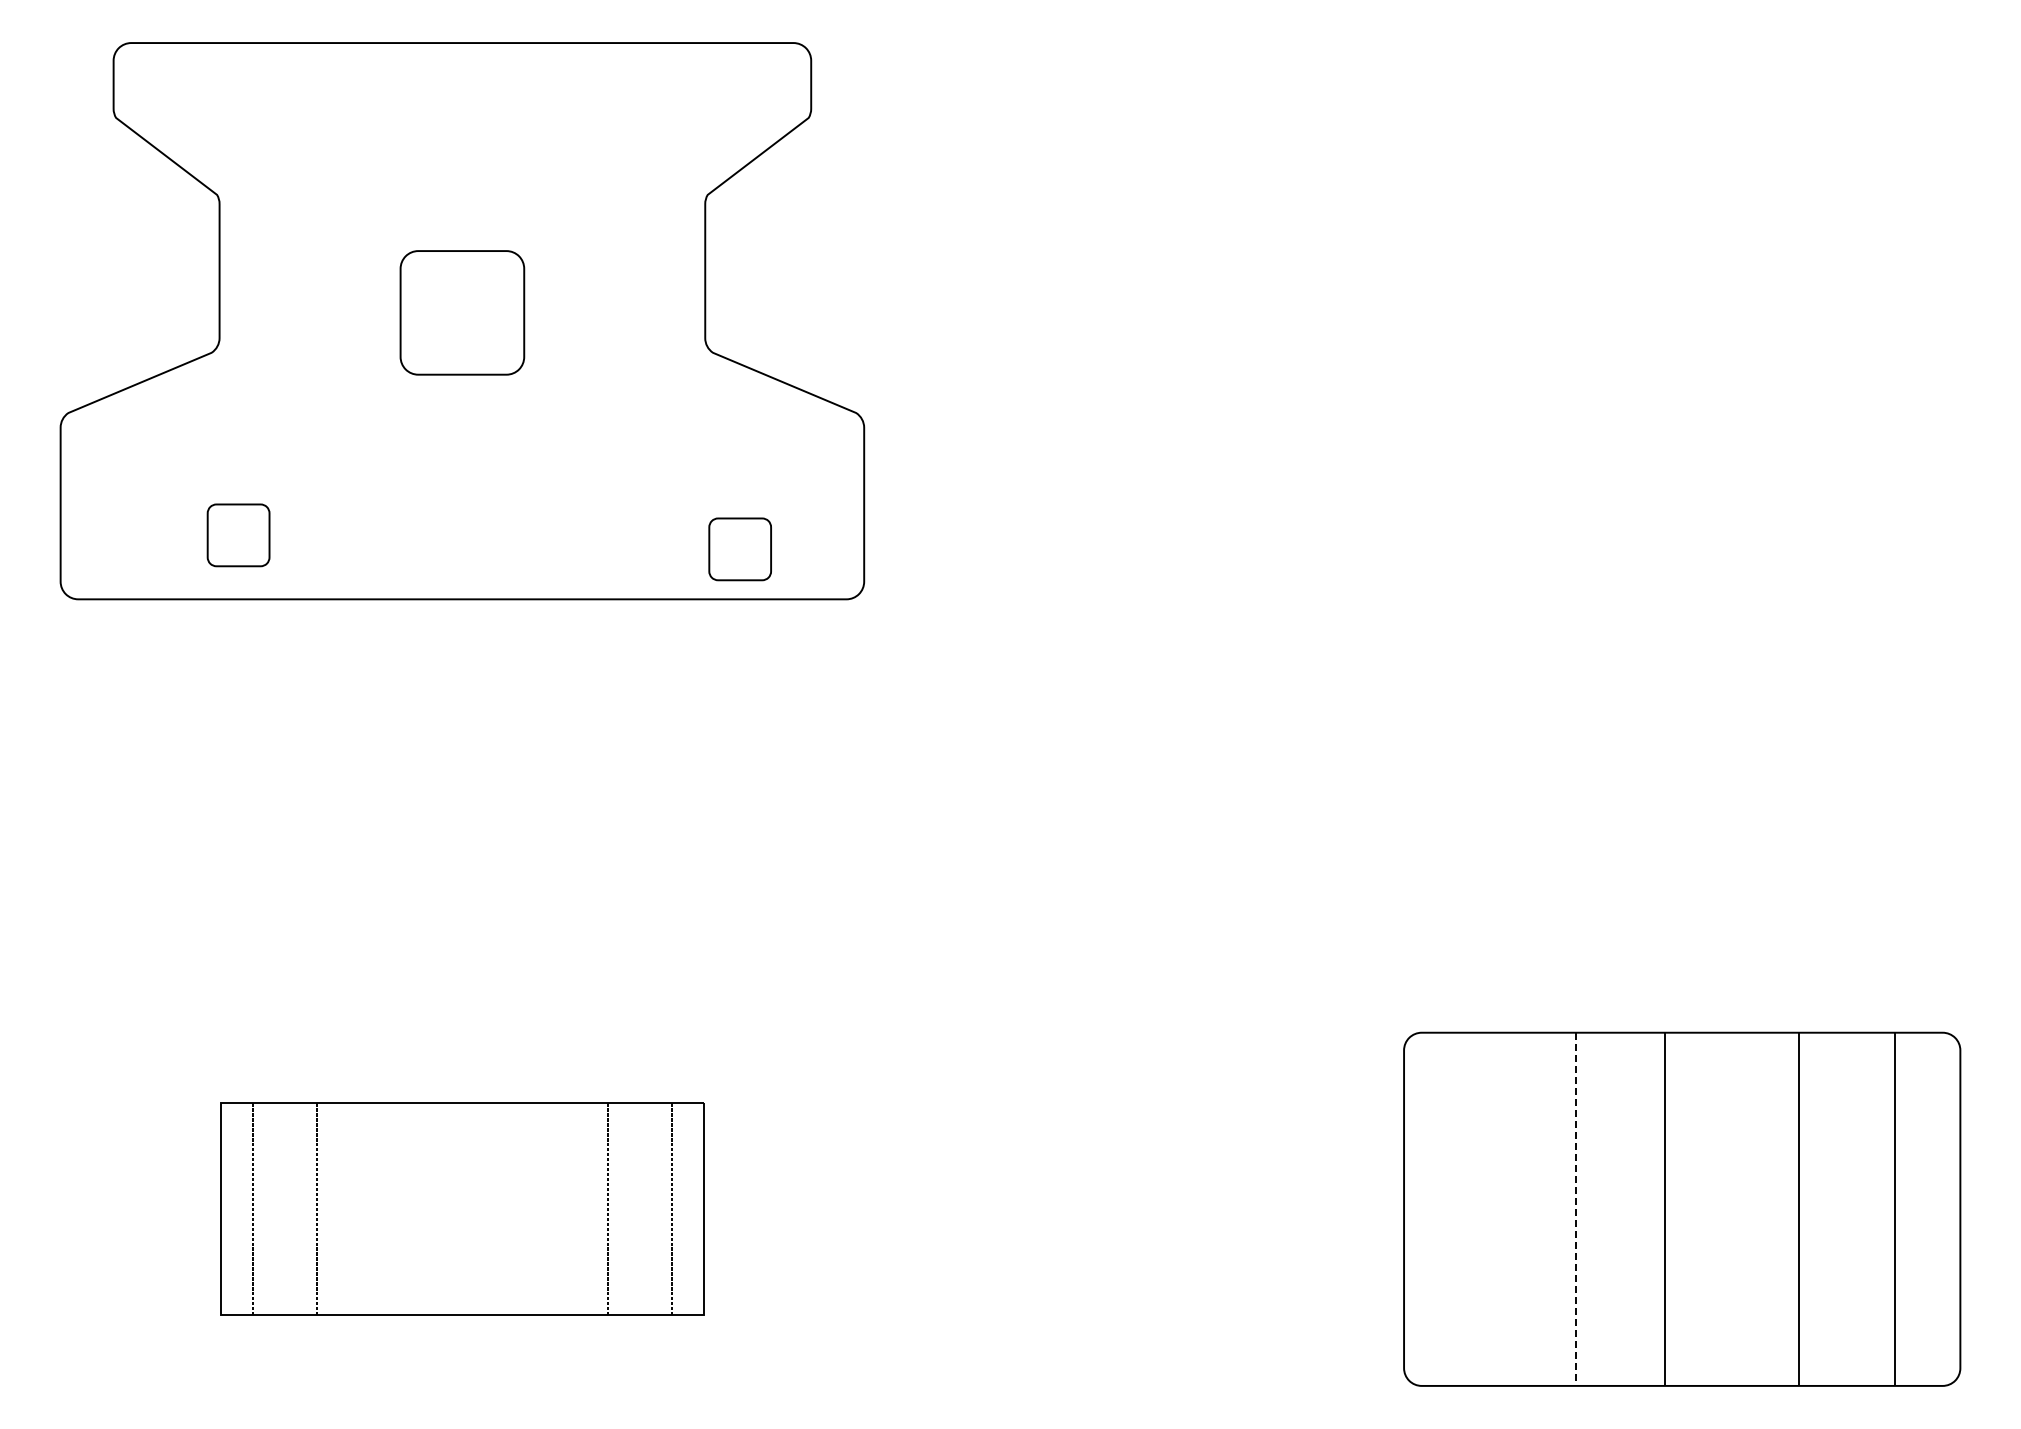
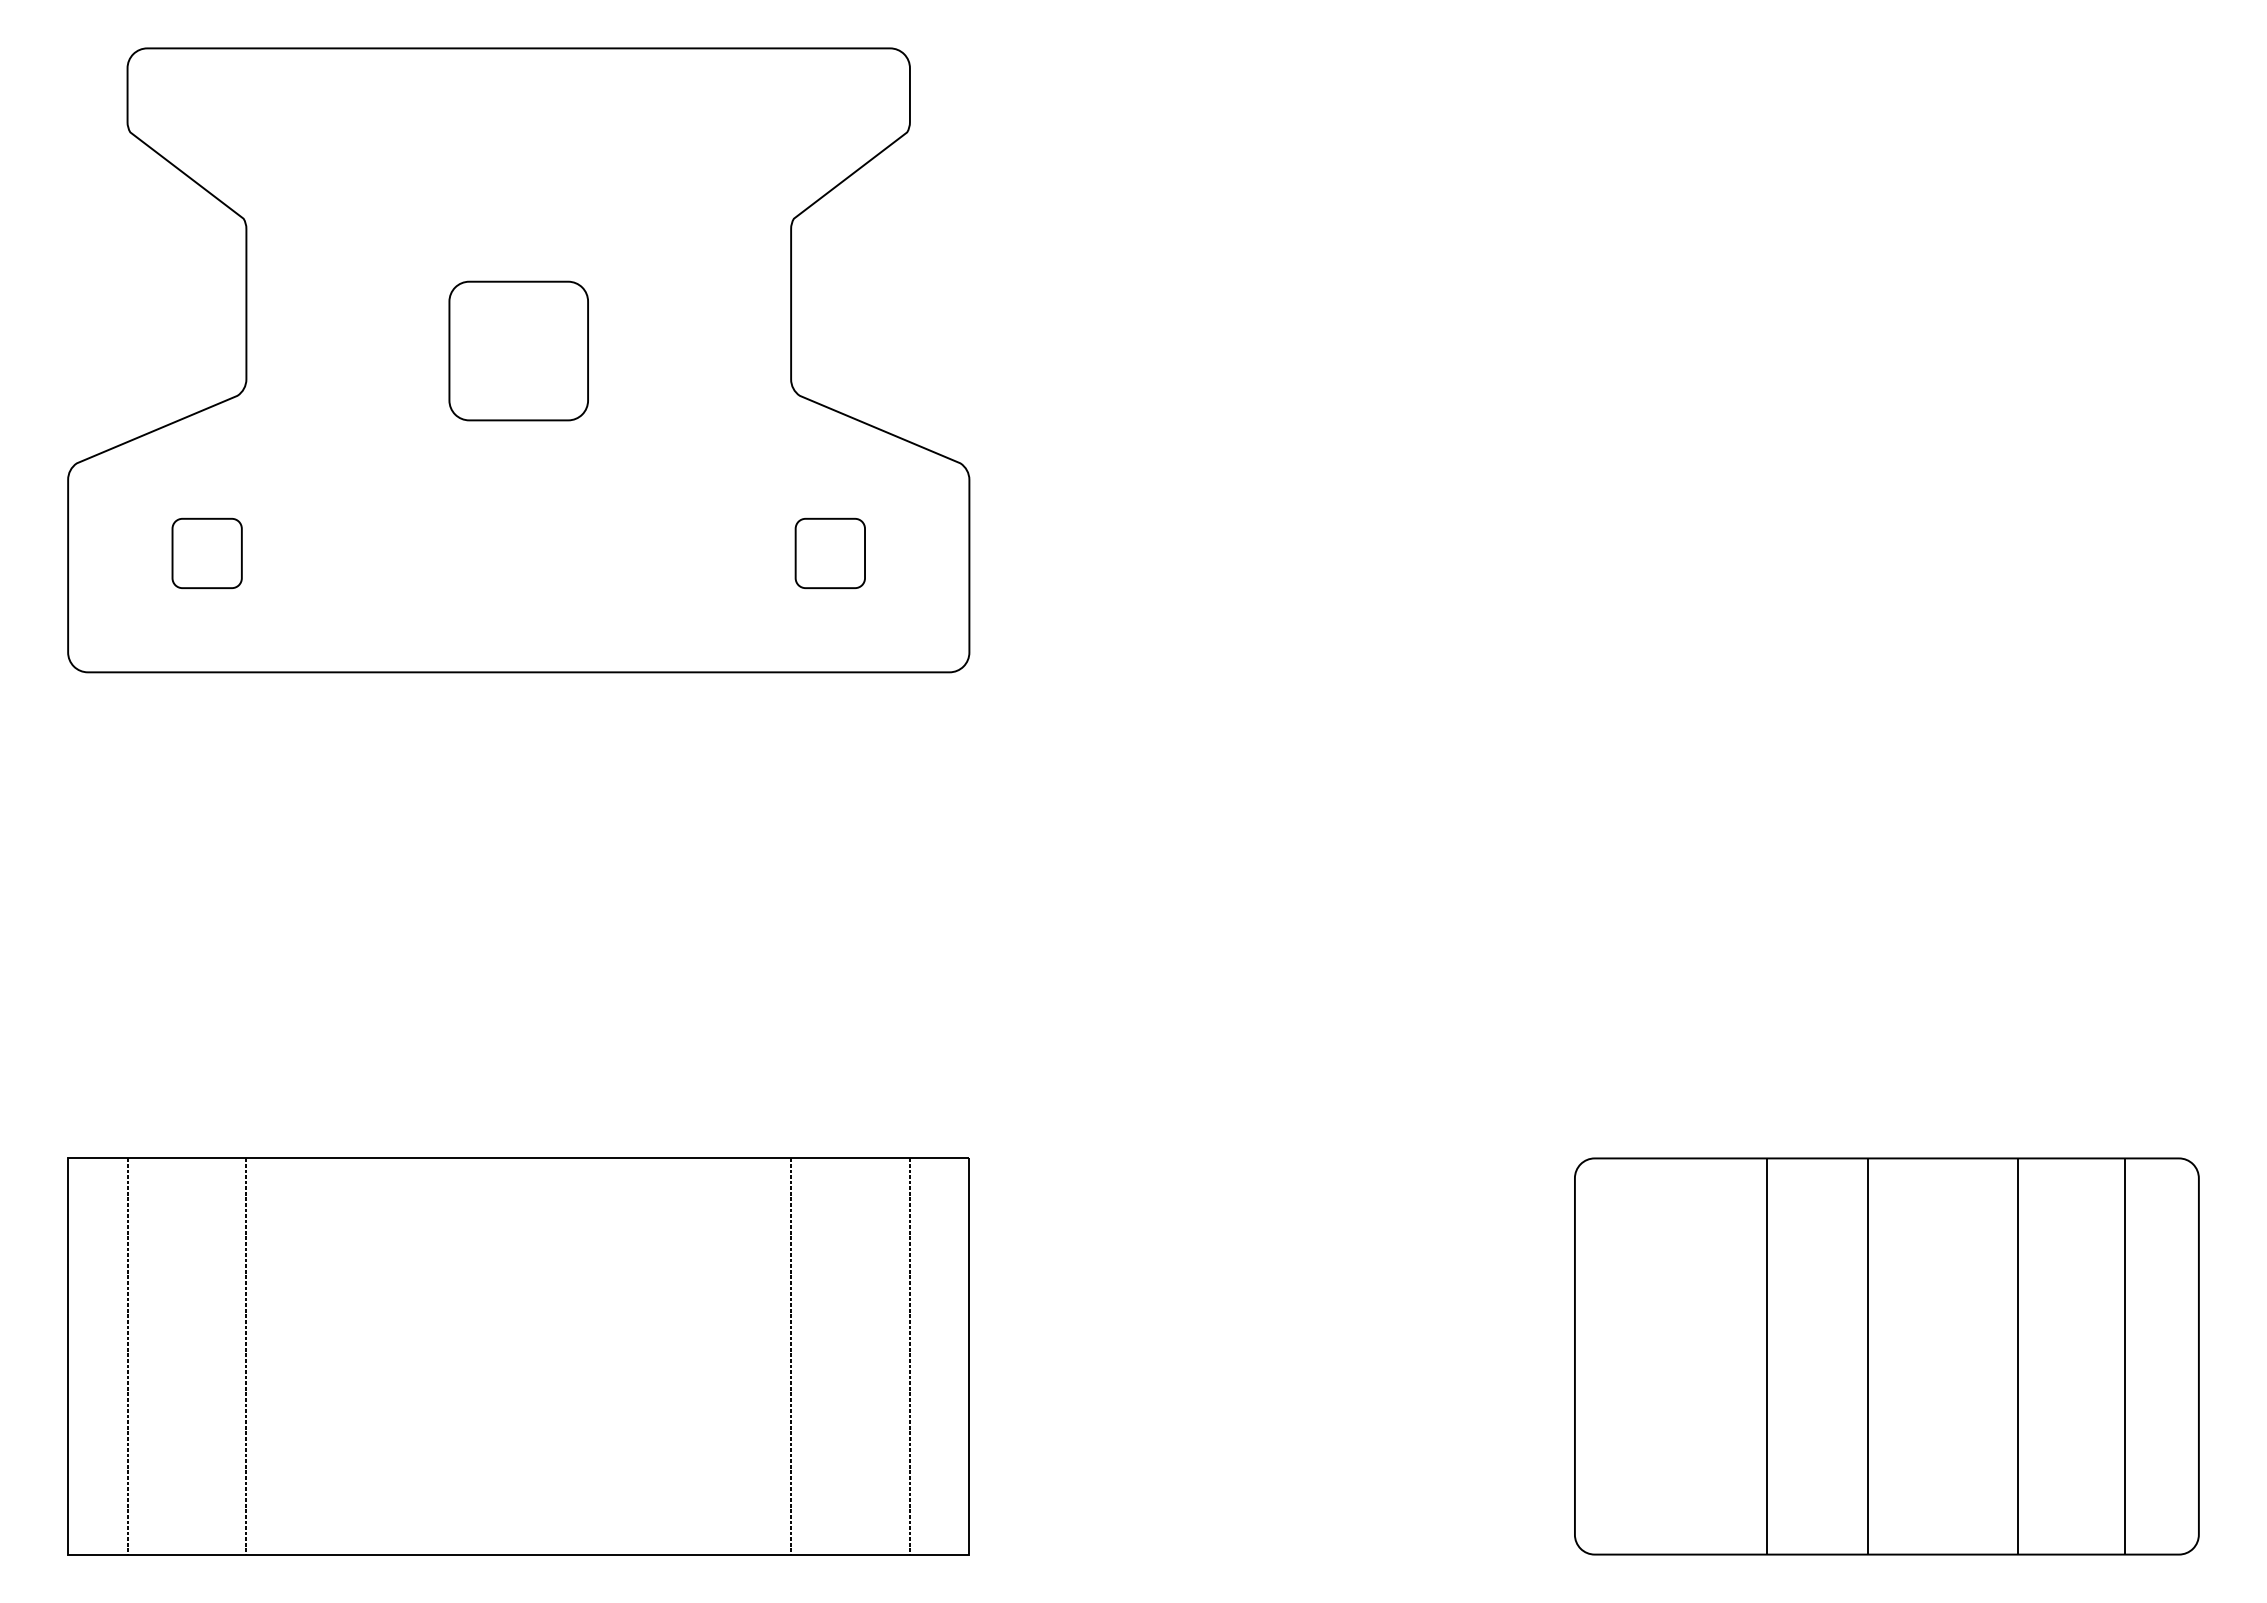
part: (238, 535) -> (207, 553), moved
part: (739, 549) -> (829, 553), moved
part: (462, 1209) -> (518, 1356), size x1.67
line: (1575, 1209) -> (1767, 1356), dashed -> solid

